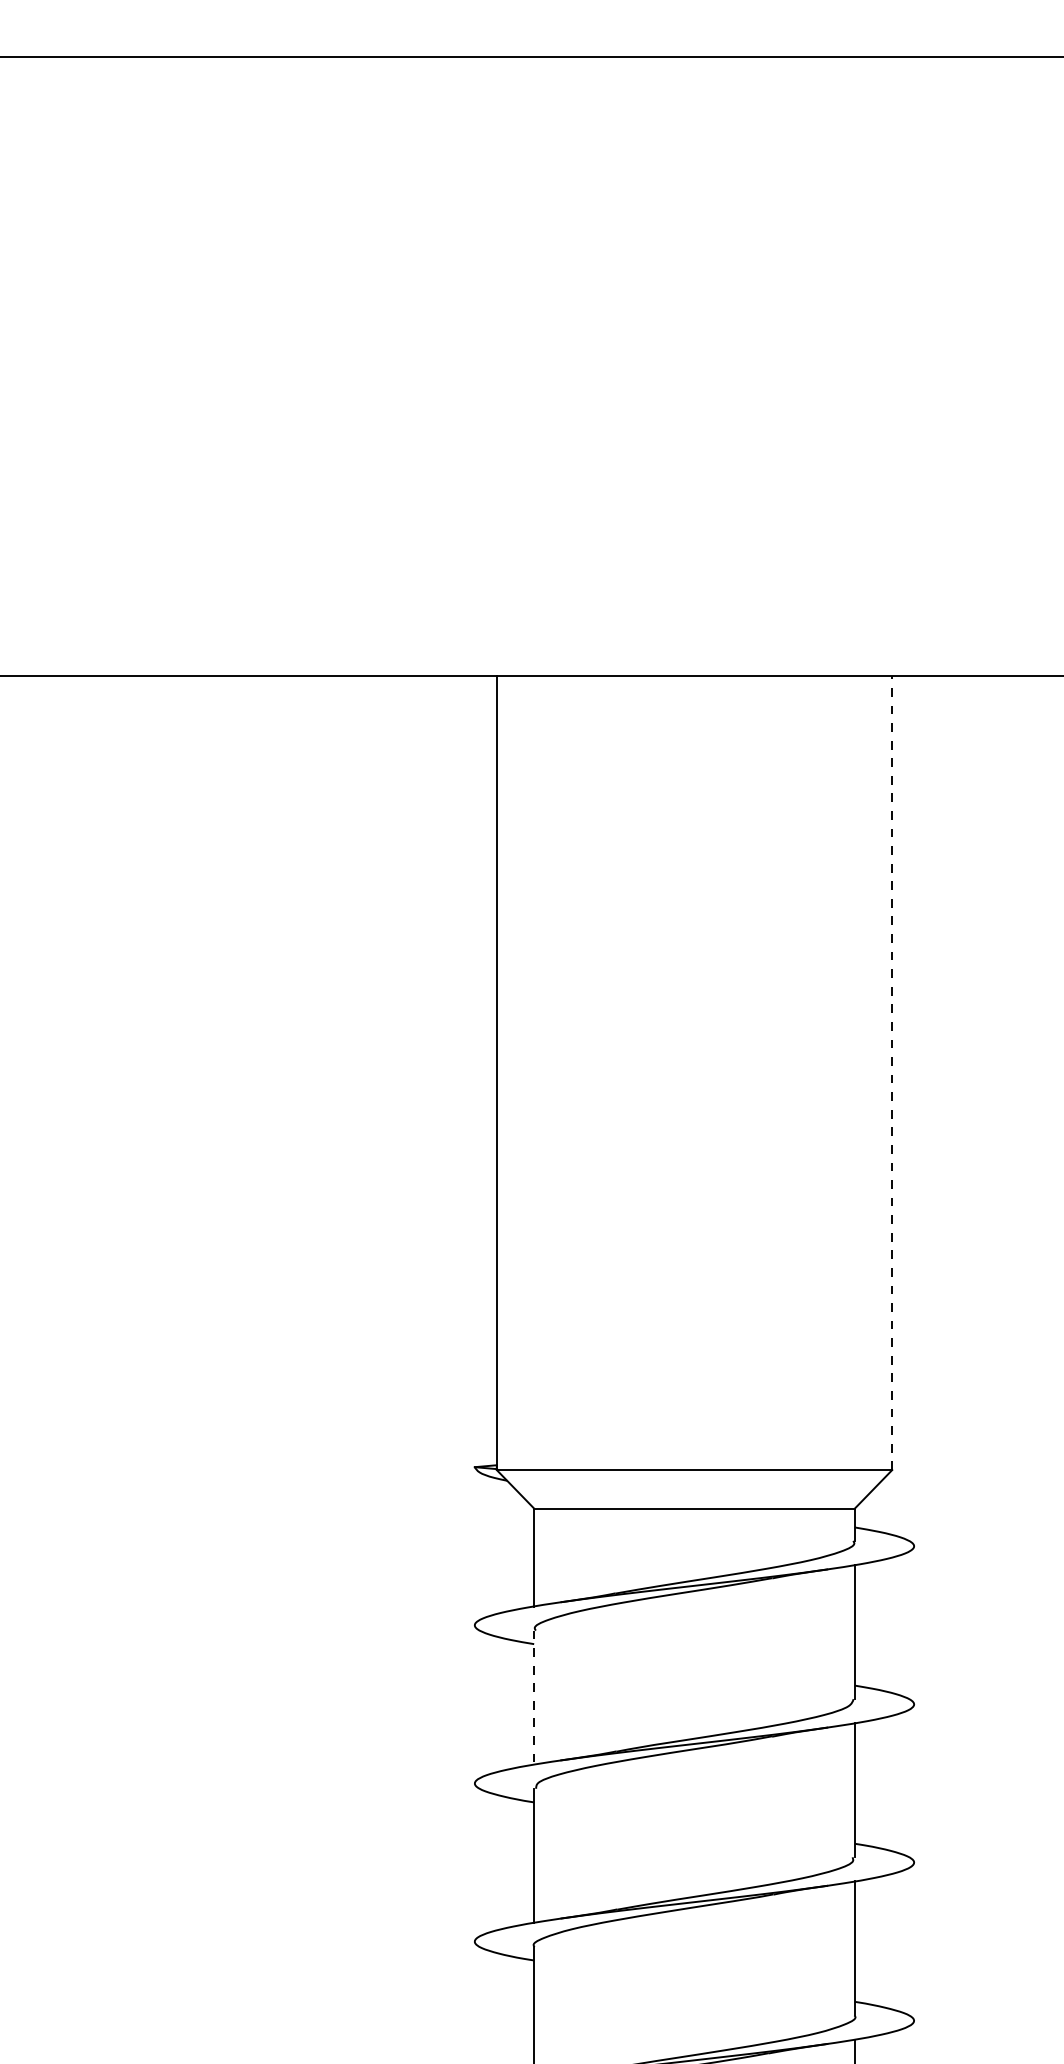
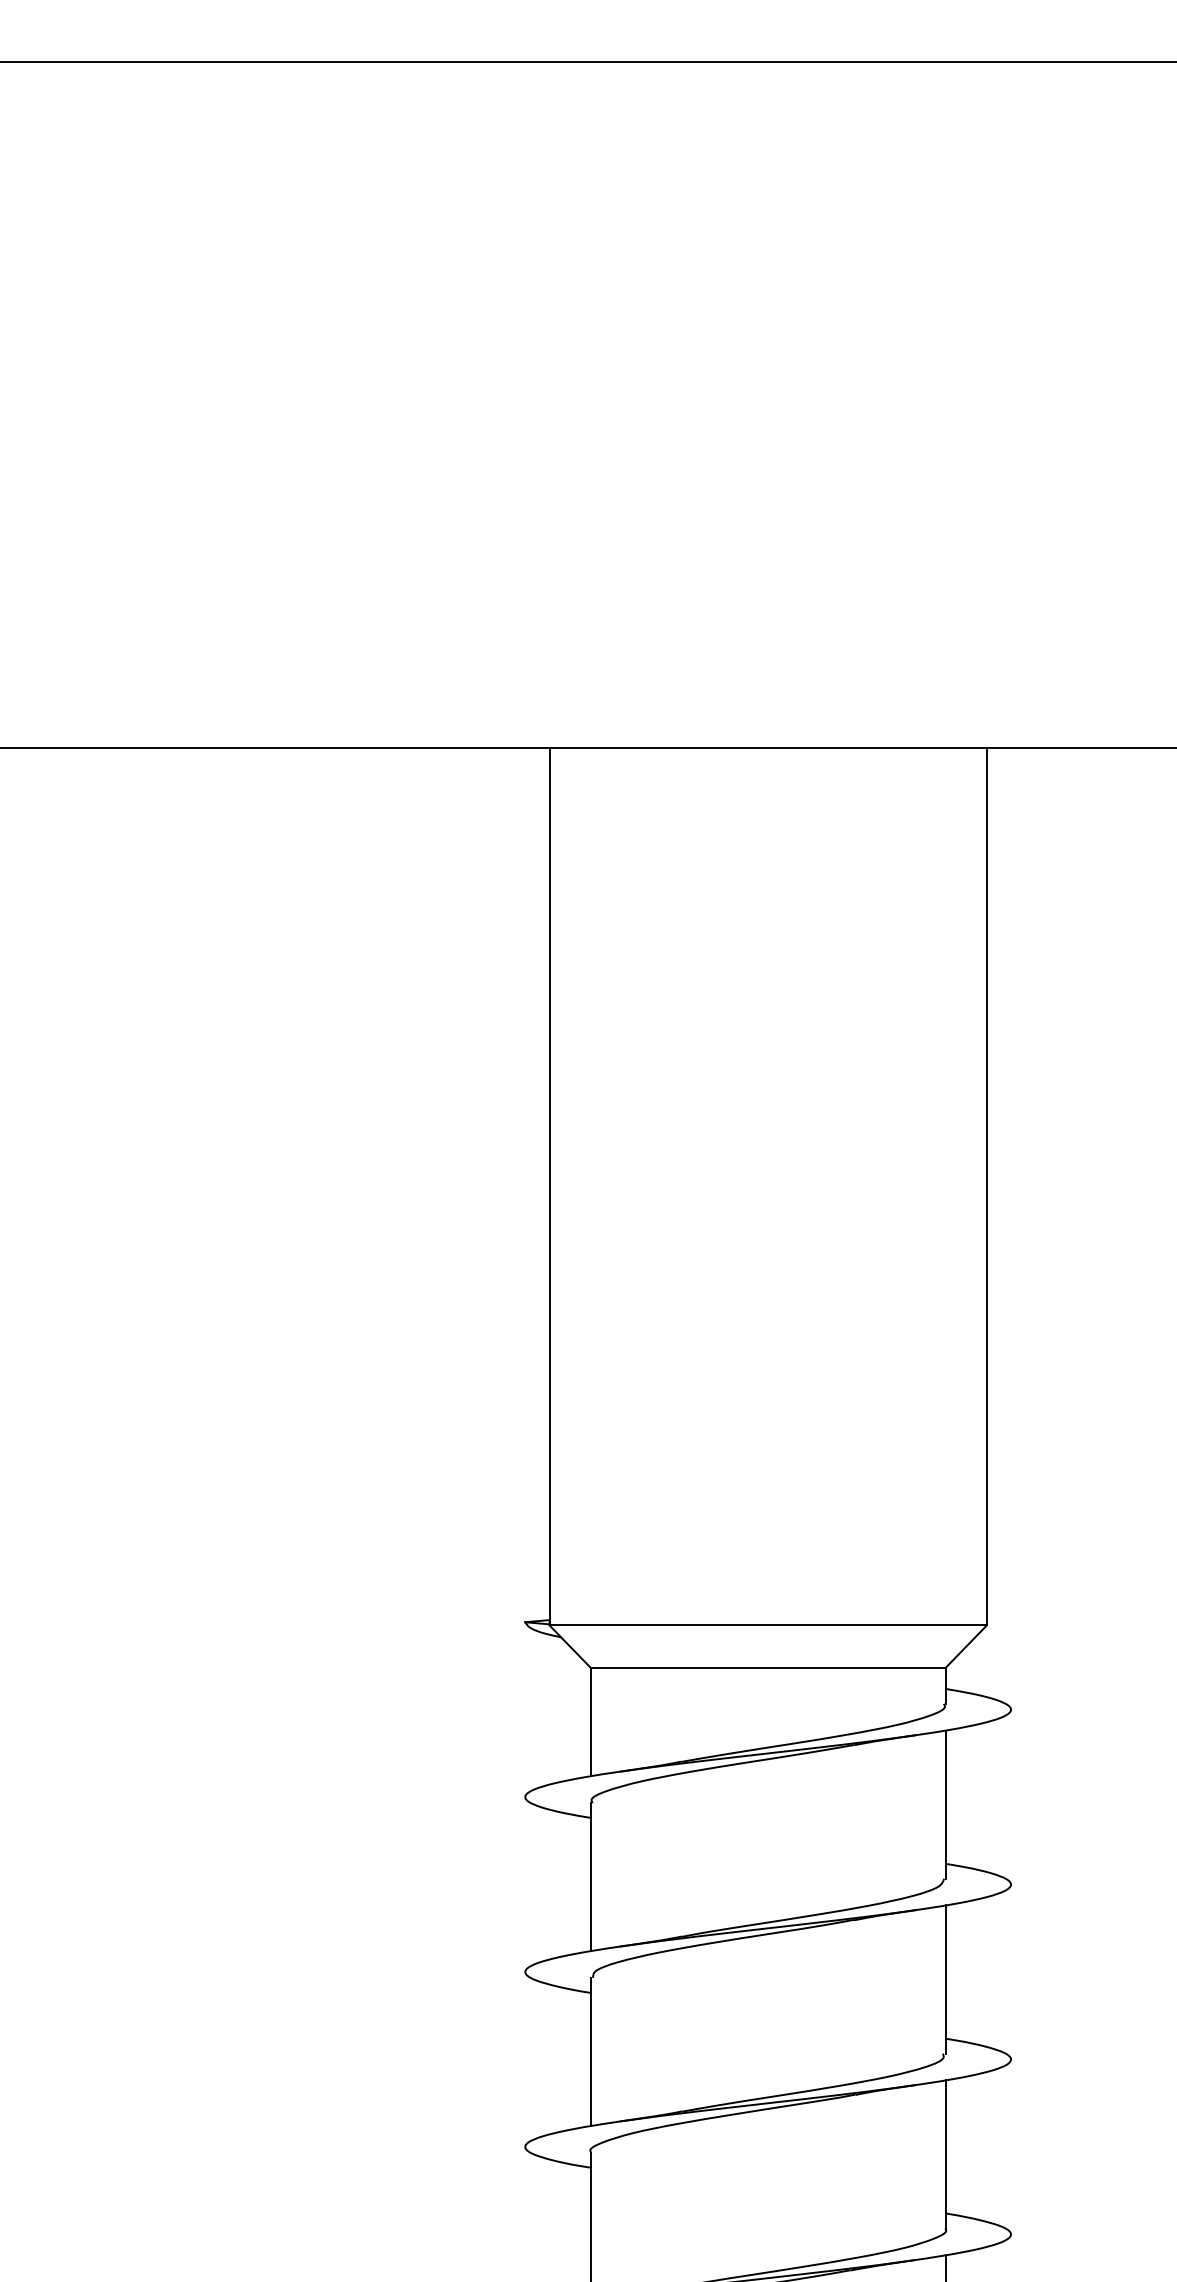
line: (891, 1073) -> (986, 1186), dashed -> solid
line: (533, 1698) -> (590, 1877), dashed -> solid

